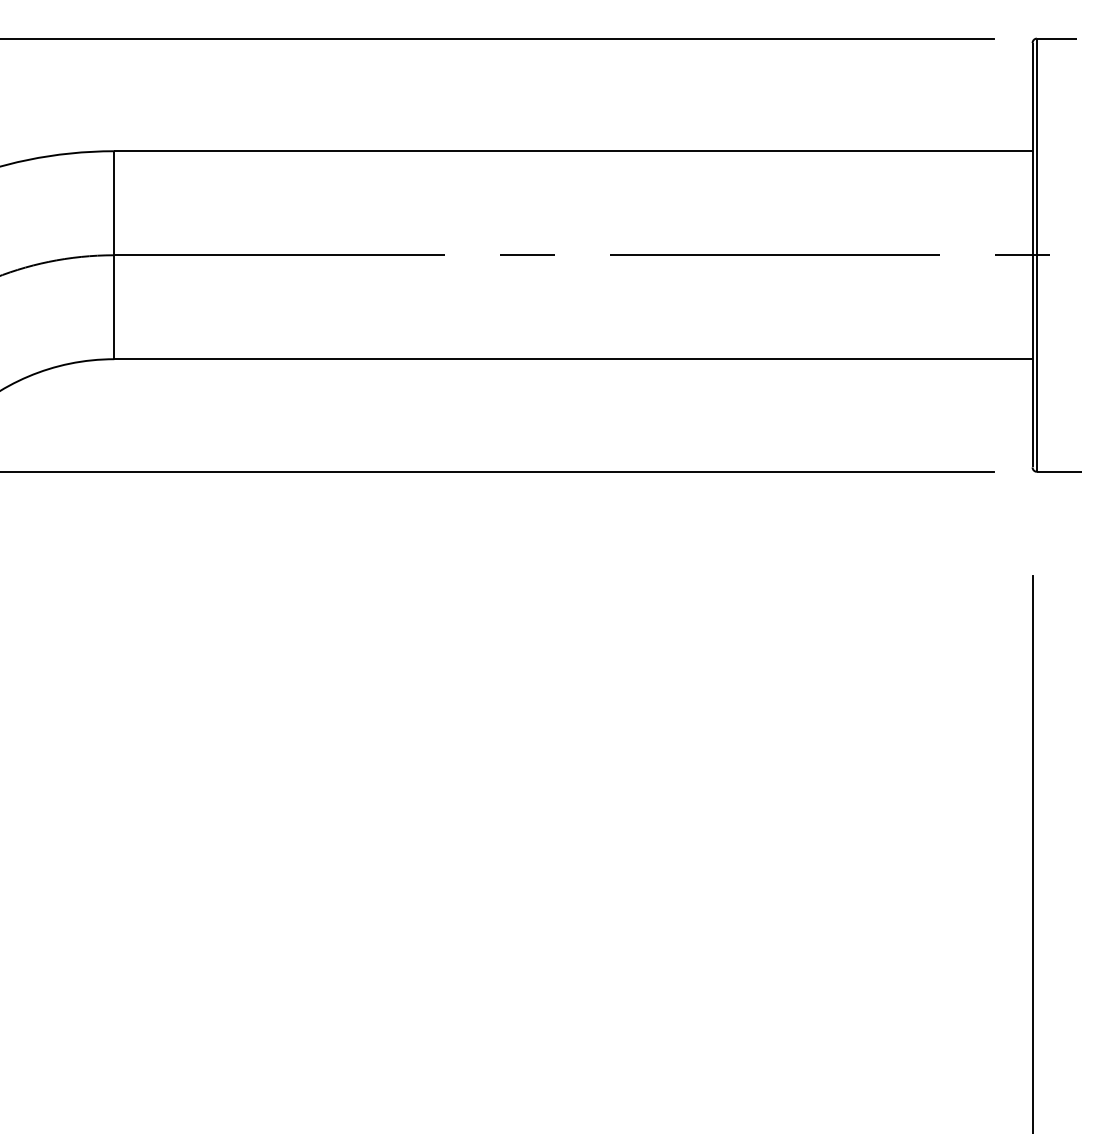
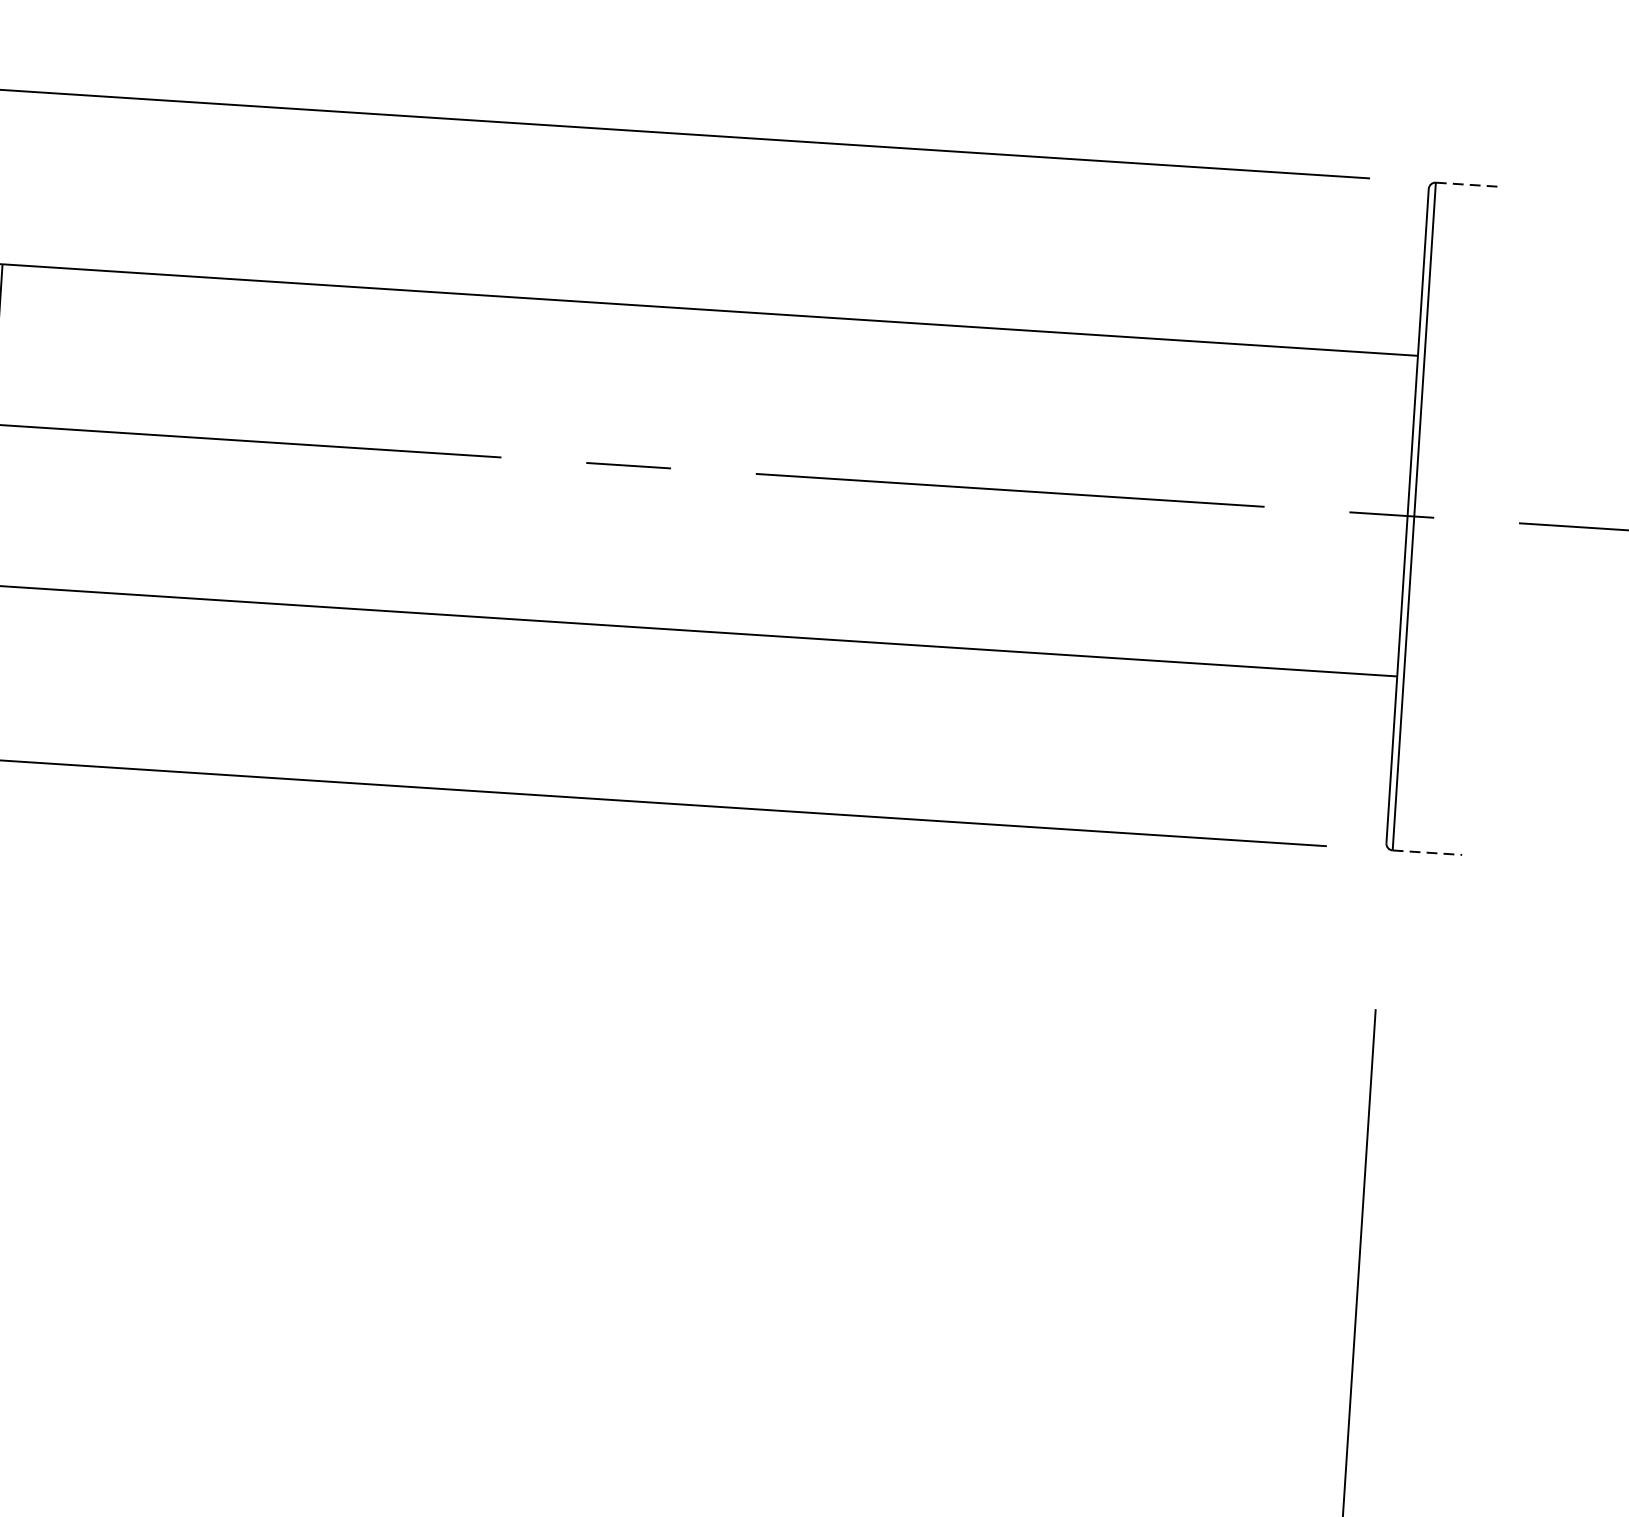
line: (1056, 38) -> (1466, 184), solid -> dashed
line: (1059, 471) -> (1427, 852), solid -> dashed

